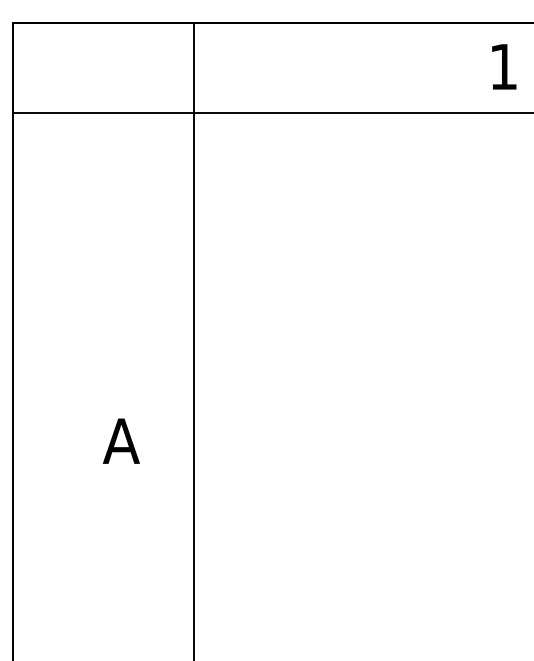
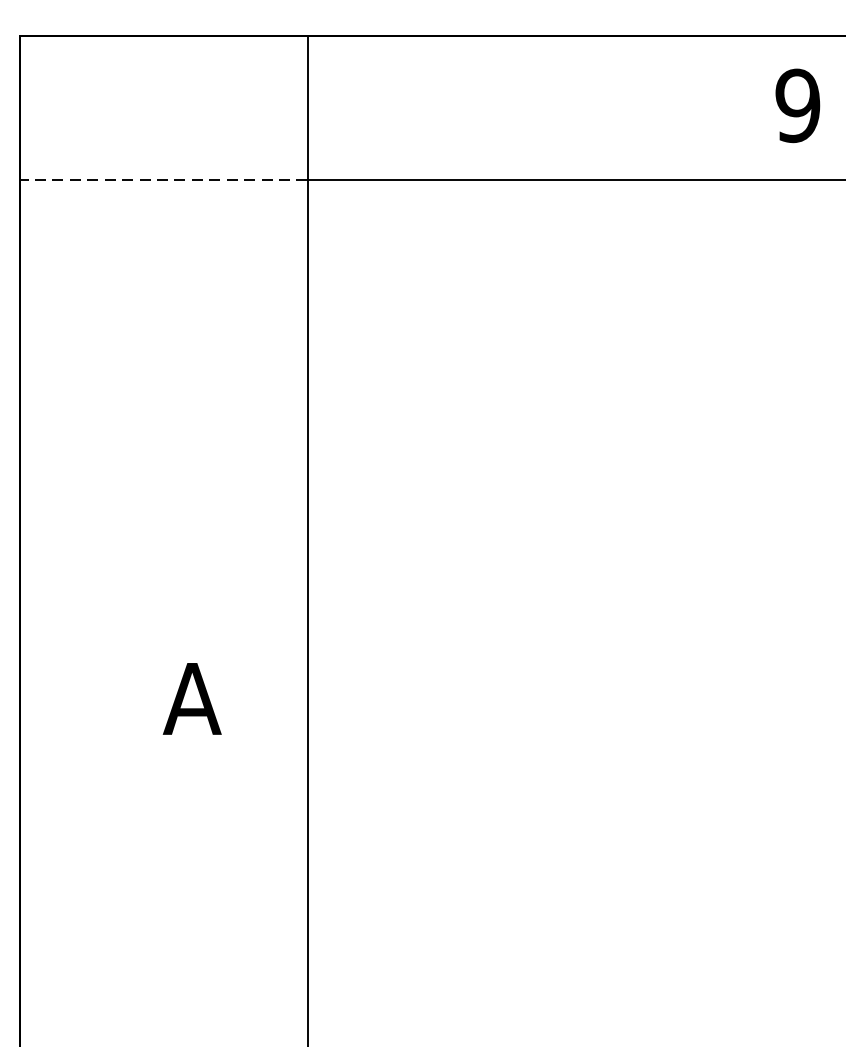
text: (503, 66) -> (797, 105), 1 -> 9
line: (103, 113) -> (163, 179), solid -> dashed

